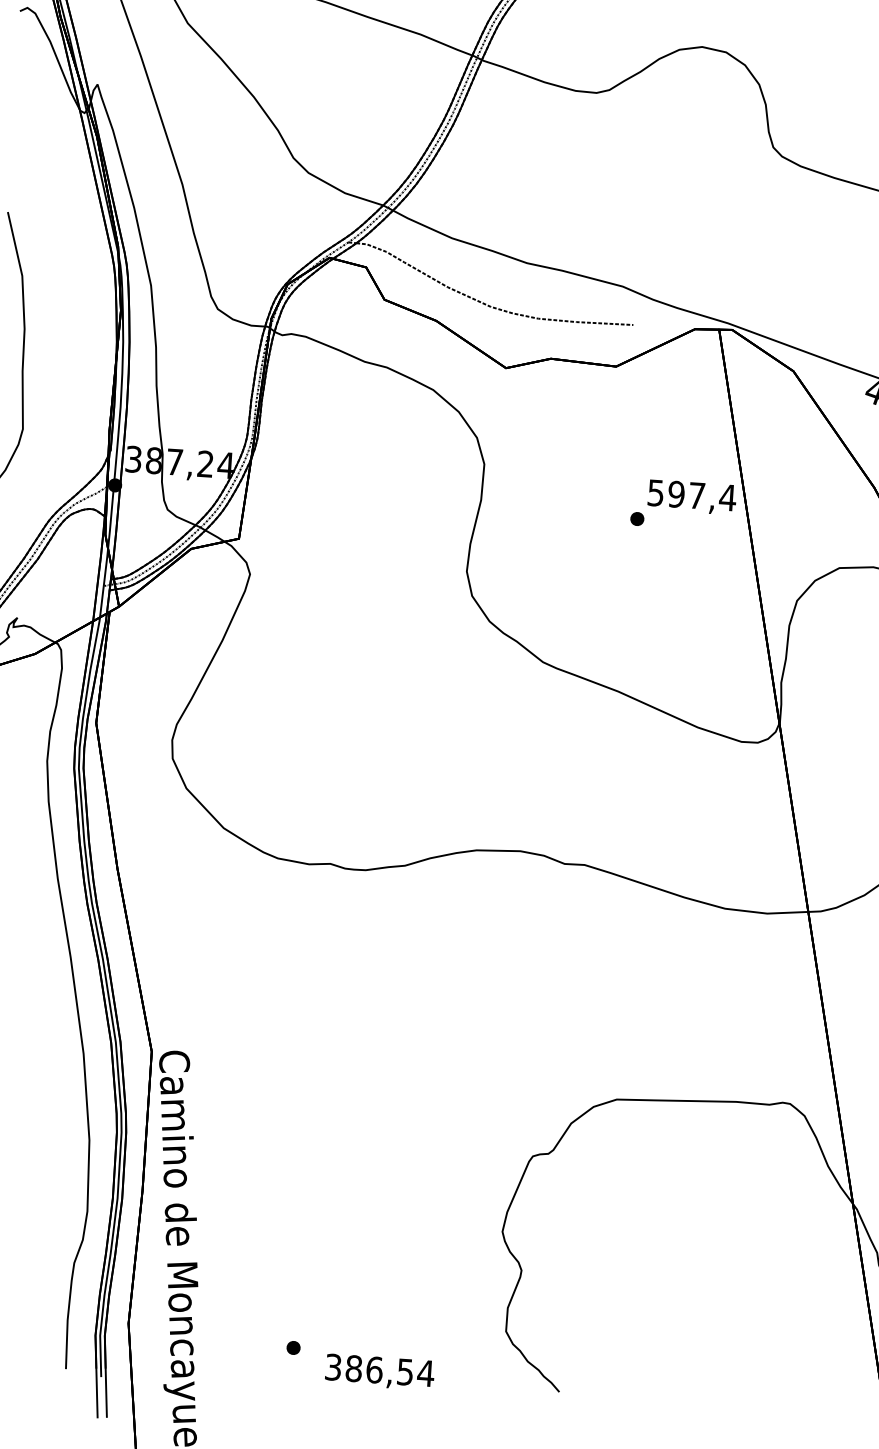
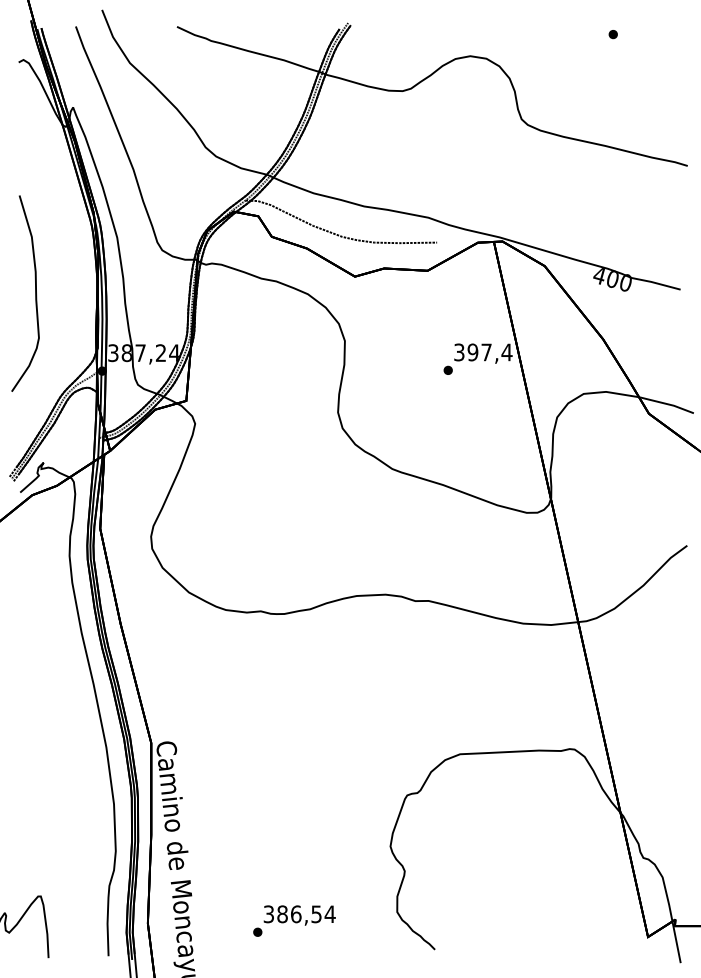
text: (656, 491) -> (459, 351), 597,4 -> 397,4
text: (379, 1372) -> (299, 915), moved

